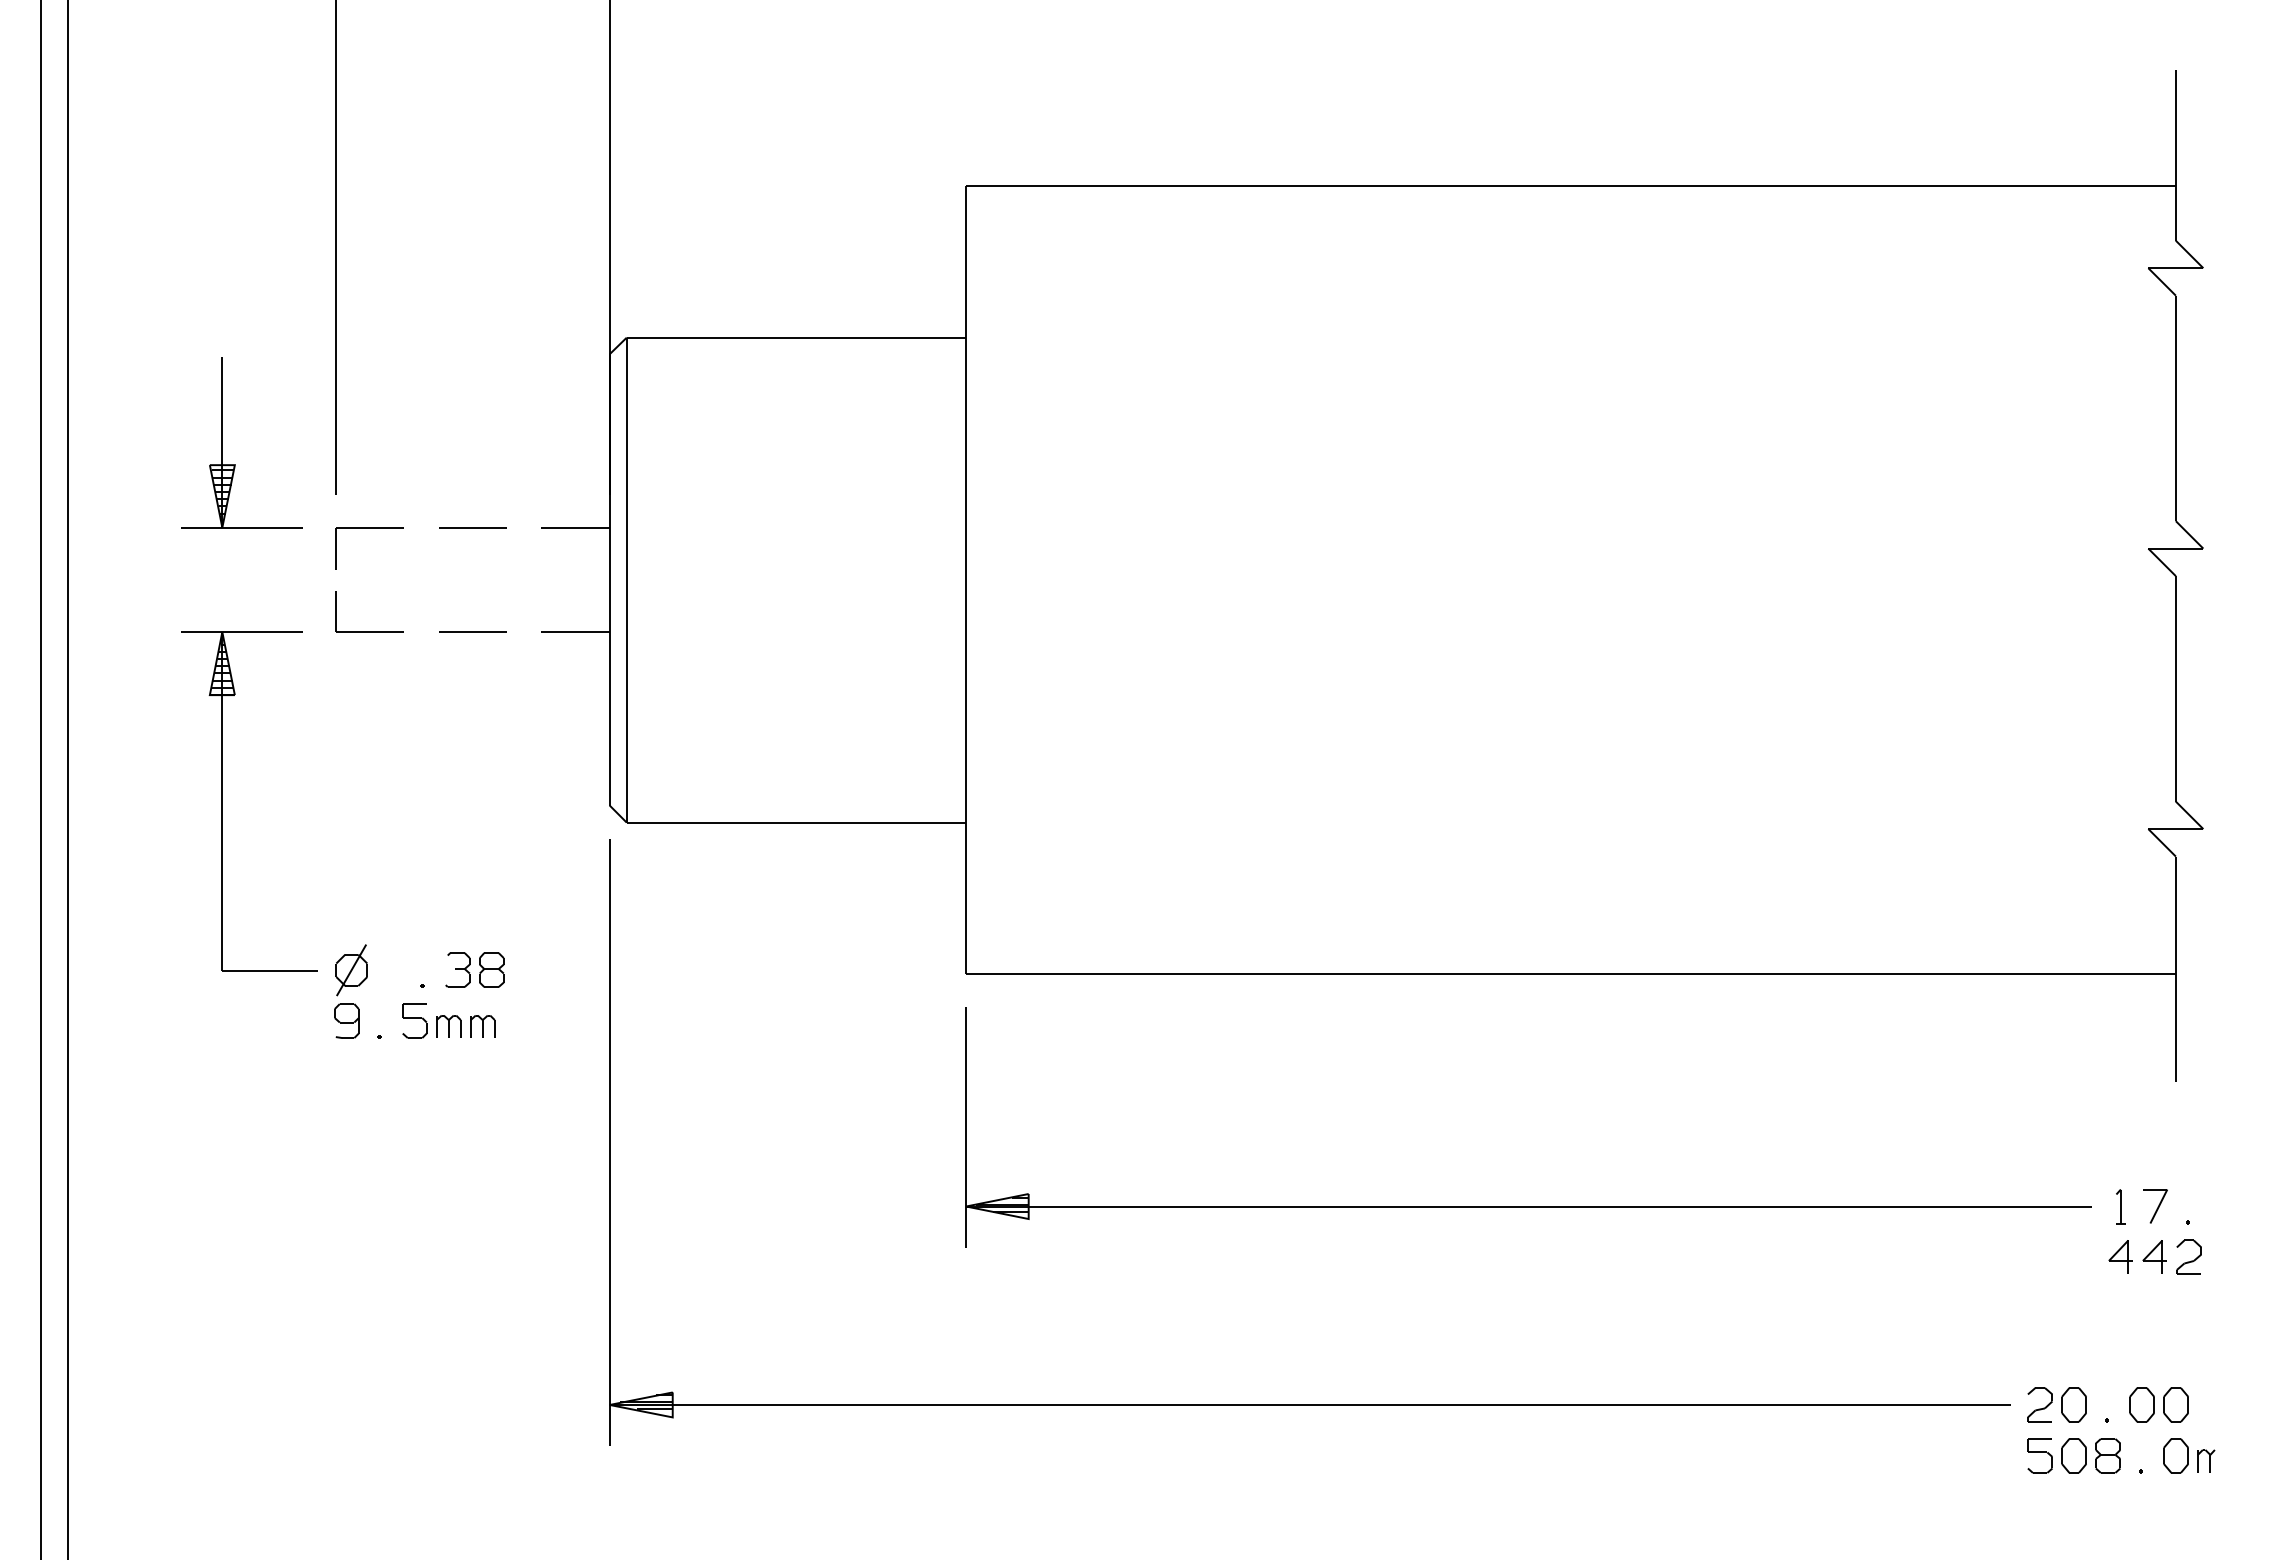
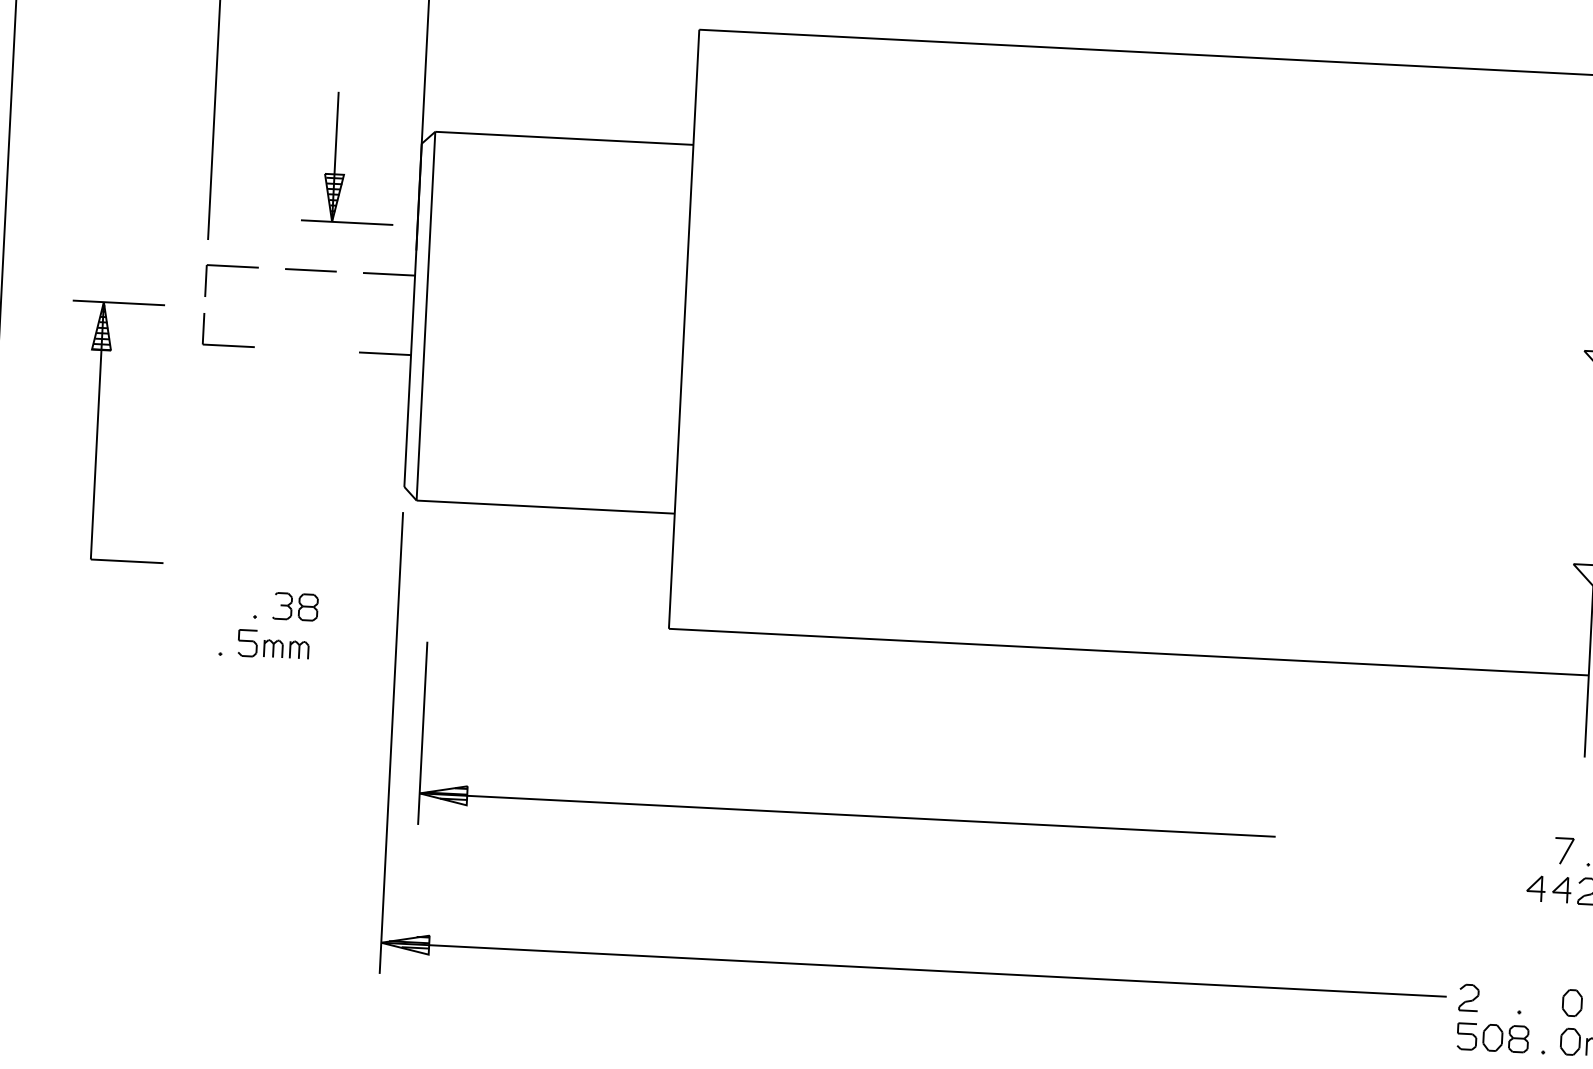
part: (222, 442) -> (335, 157), moved
line: (472, 631) -> (306, 349), removed
part: (222, 801) -> (97, 430), moved
part: (350, 991) -> (200, 618), removed
part: (1528, 1206) -> (847, 815), moved
part: (2120, 1206) -> (1537, 850), removed
part: (2073, 1404) -> (1494, 998), removed
part: (2141, 1404) -> (1546, 1001), removed

